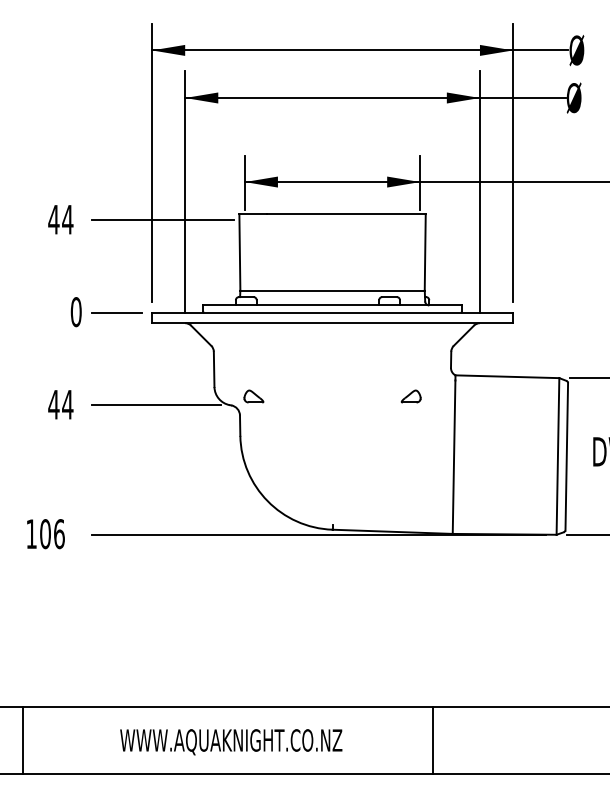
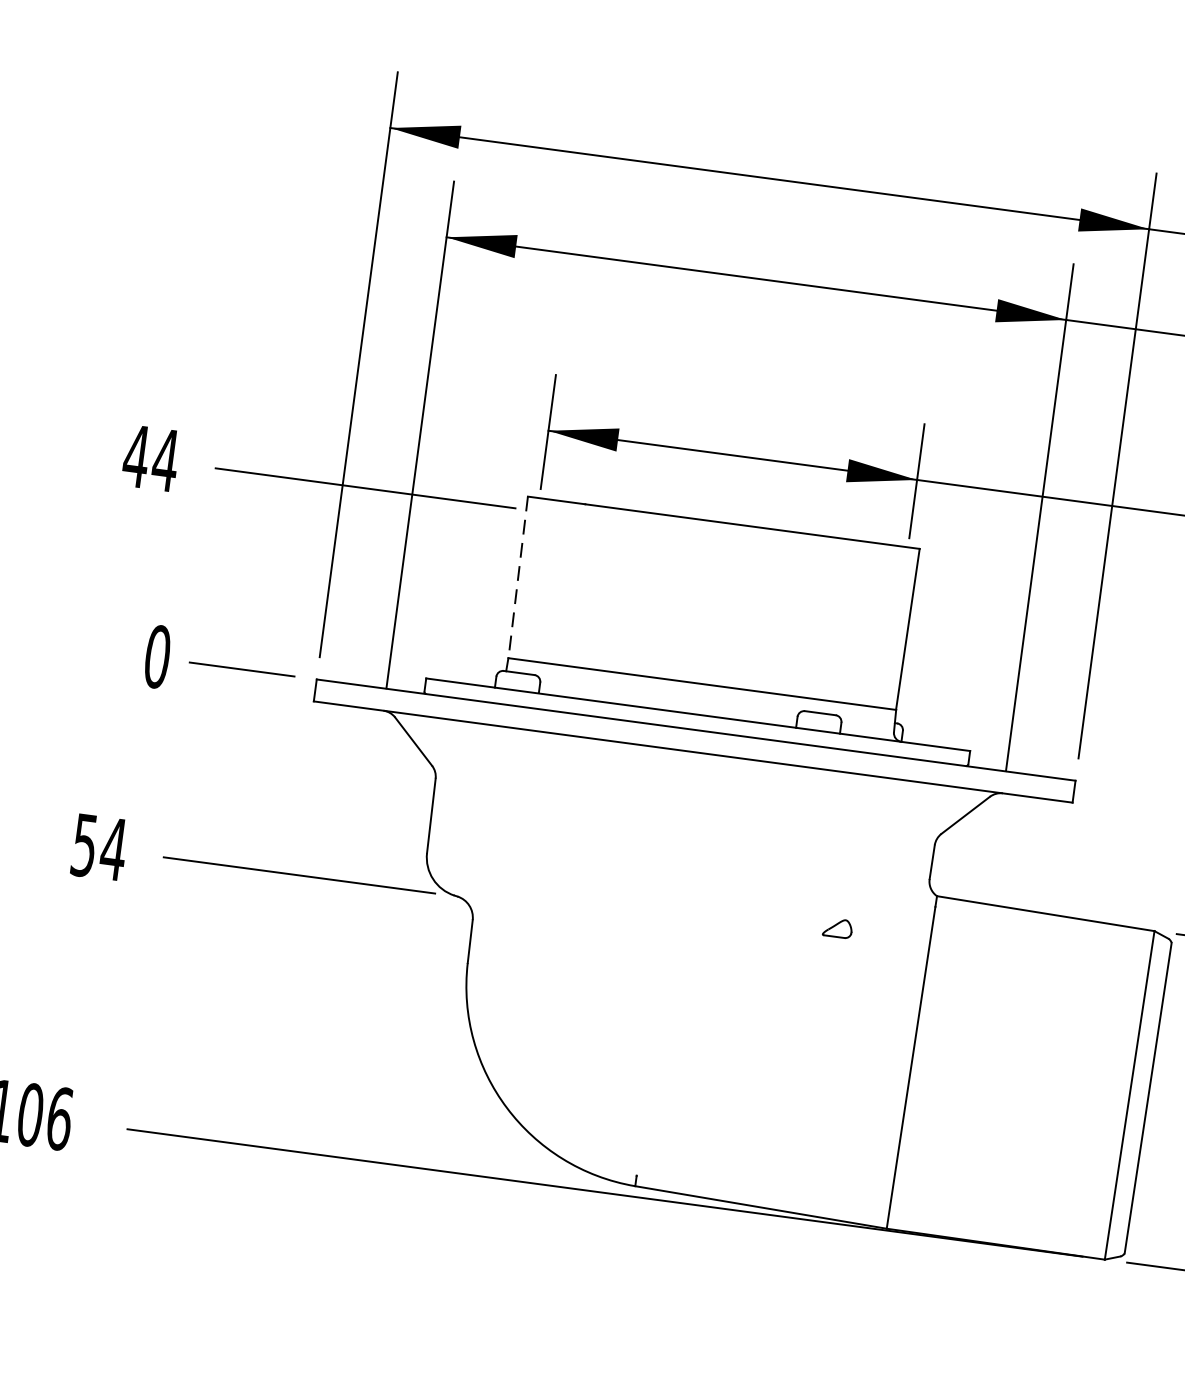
line: (239, 252) -> (517, 577), solid -> dashed
part: (253, 396) -> (506, 883), removed
part: (410, 396) -> (836, 927), size x0.7
text: (53, 404) -> (83, 844), 44 -> 54

